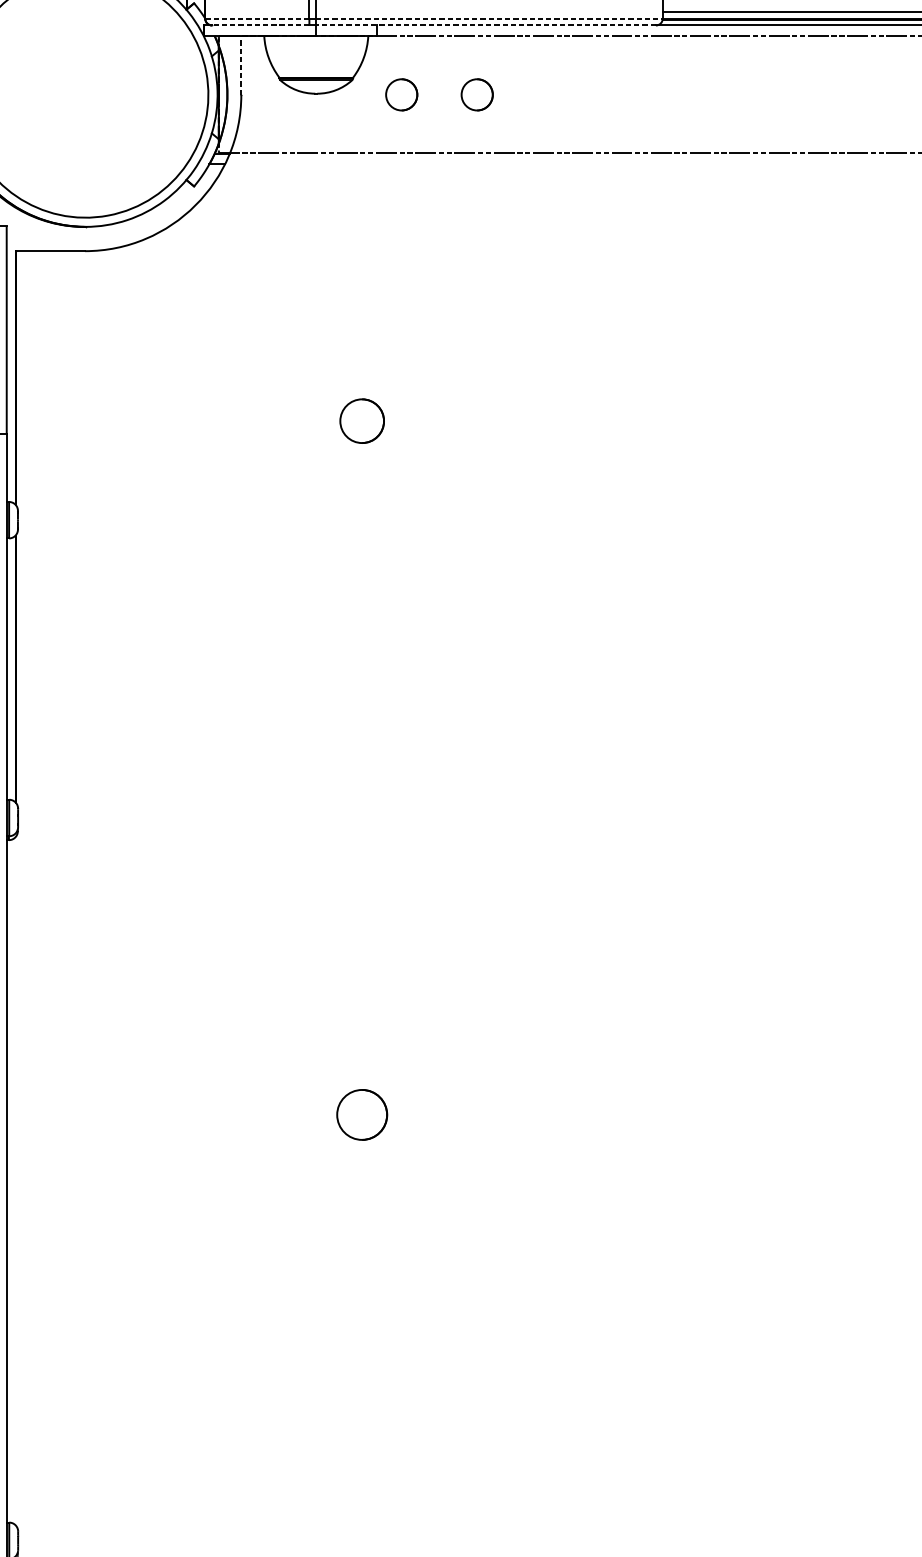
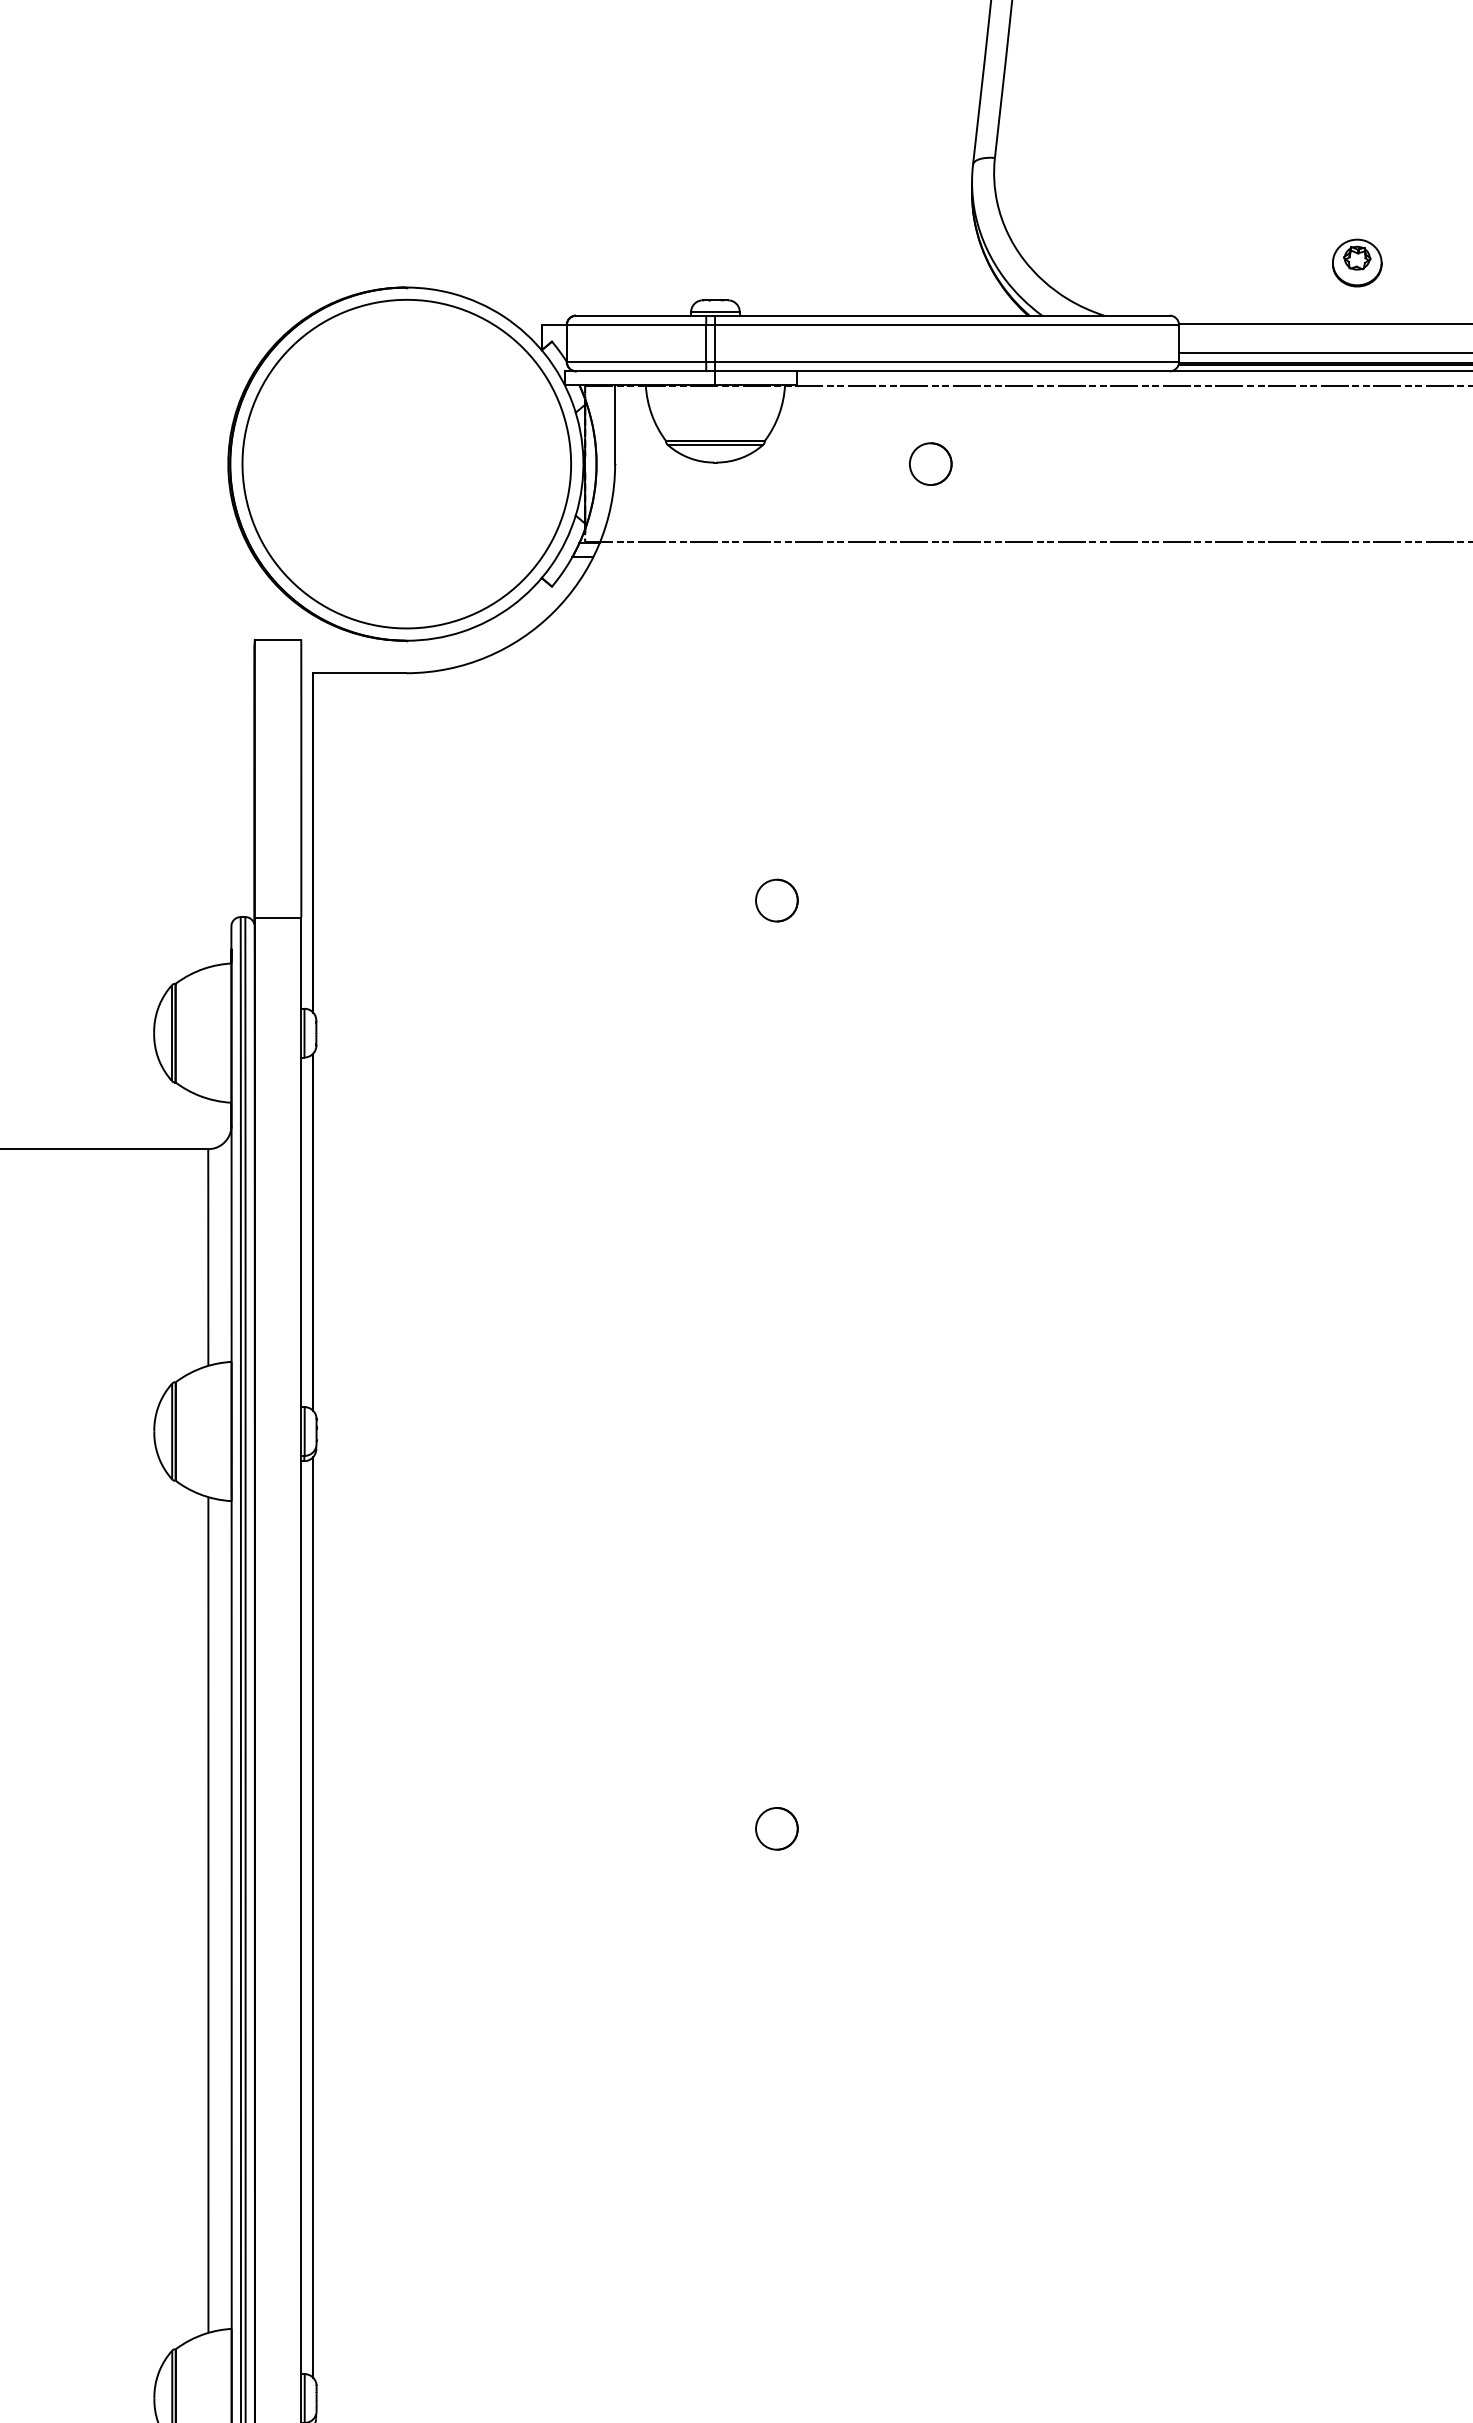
line: (257, 18) -> (636, 362), dashed -> solid
line: (489, 18) -> (947, 362), dashed -> solid
line: (261, 25) -> (641, 371), dashed -> solid
line: (485, 25) -> (941, 371), dashed -> solid
line: (241, 65) -> (615, 424), dashed -> solid
circle: (401, 94) -> (829, 463), removed
part: (361, 421) -> (776, 900), size x0.71
circle: (361, 1114) -> (776, 1828), size x0.62
line: (15, 1181) -> (313, 1917), added

